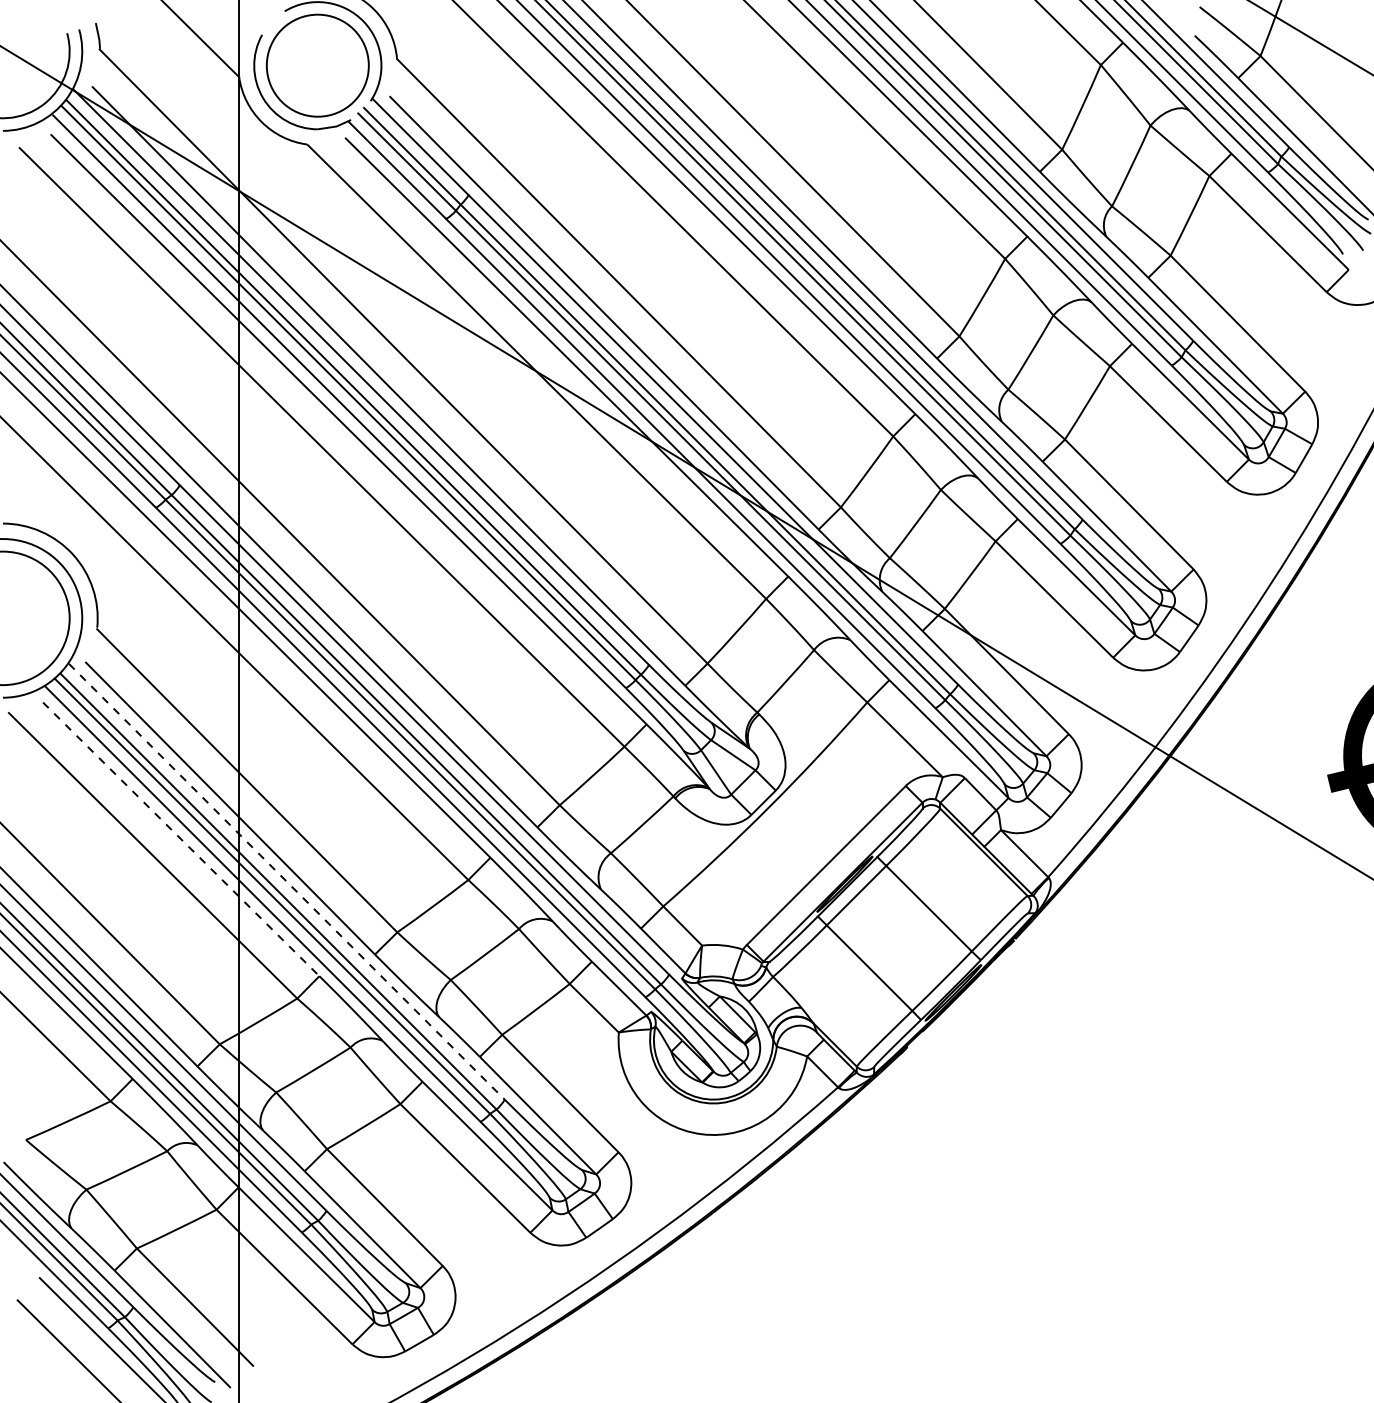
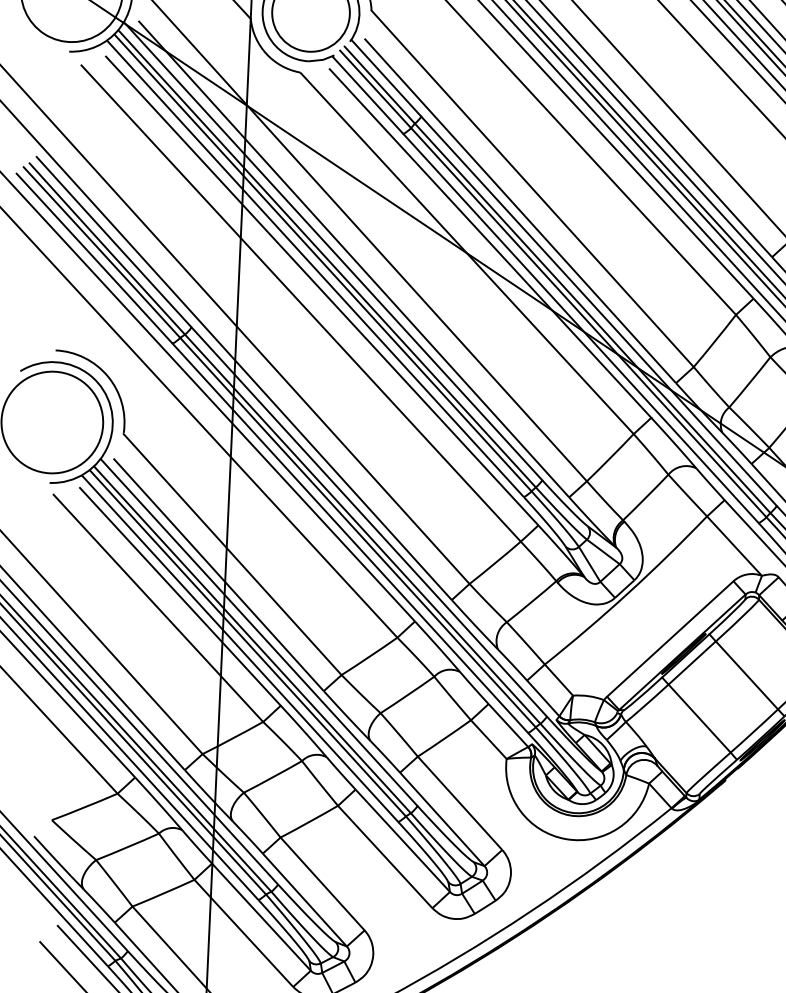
line: (181, 839) -> (180, 596), dashed -> solid
line: (287, 882) -> (259, 633), dashed -> solid

